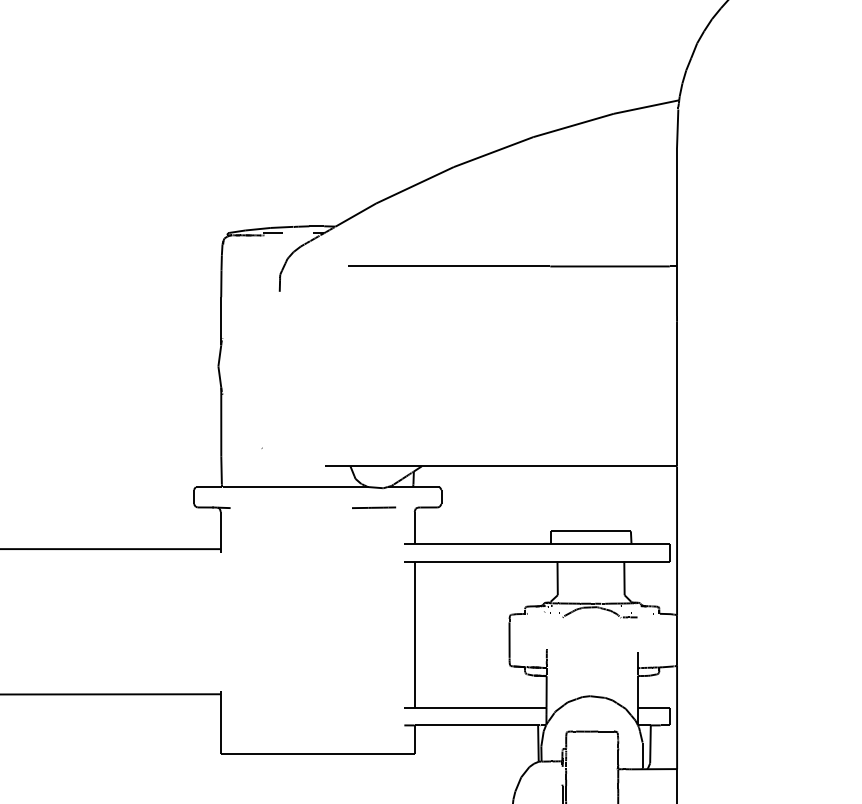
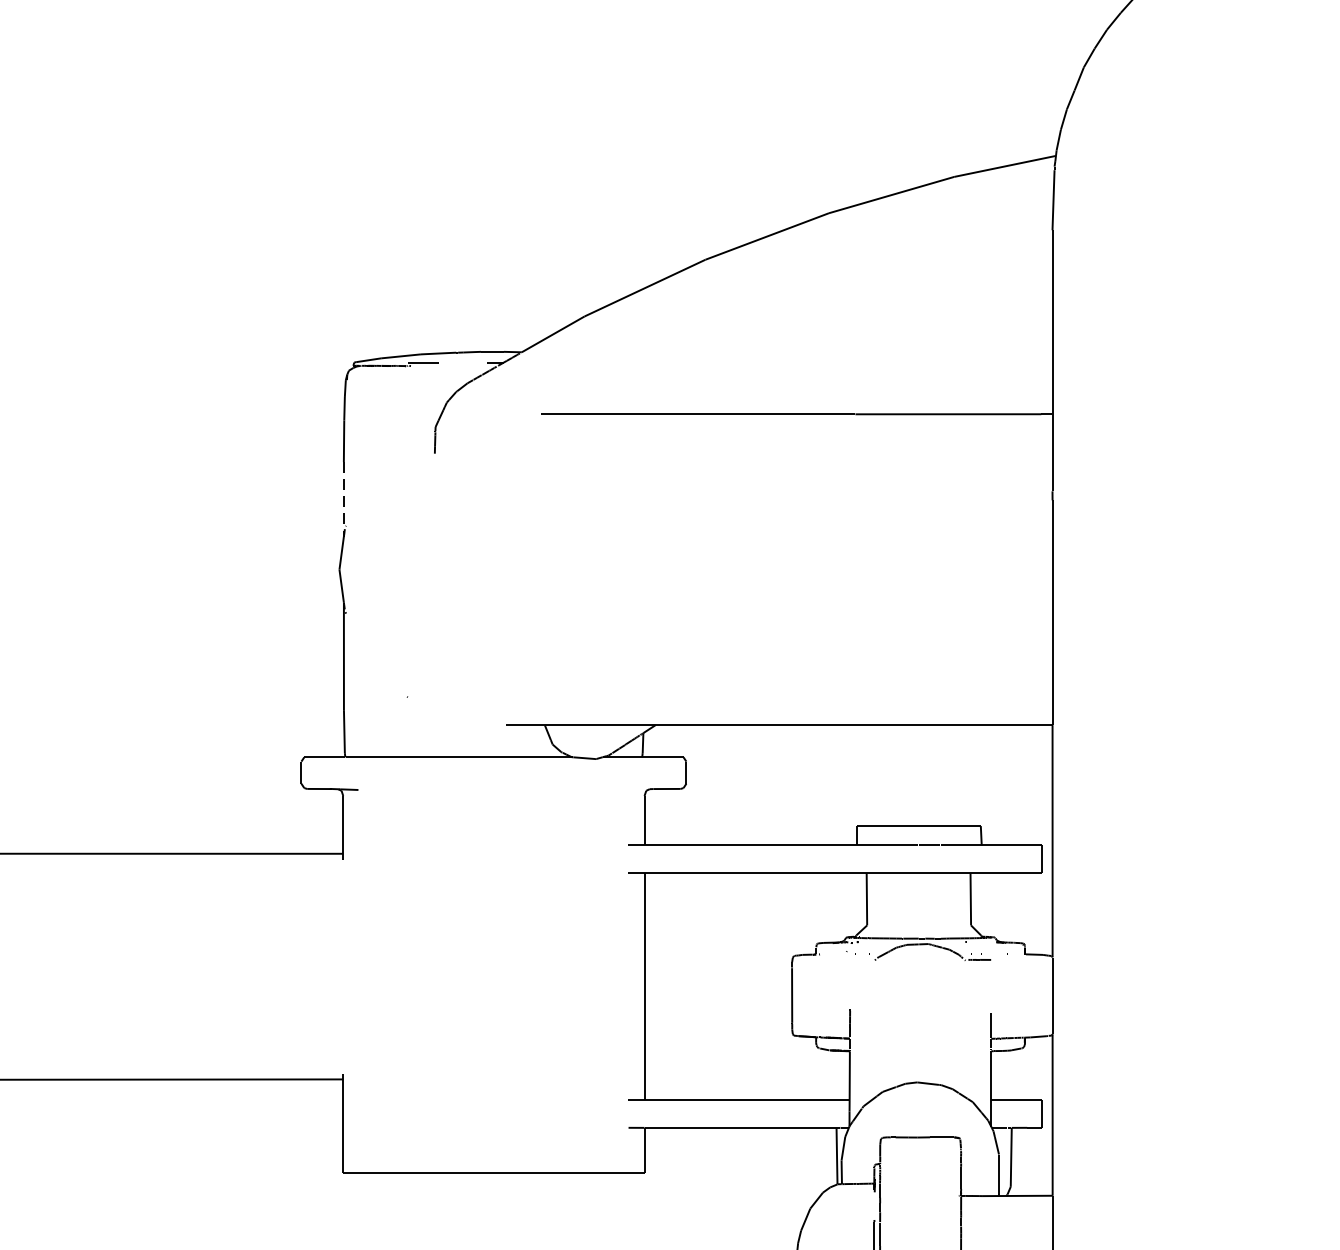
line: (221, 321) -> (344, 499), solid -> dashed
line: (374, 507) -> (582, 789), removed

